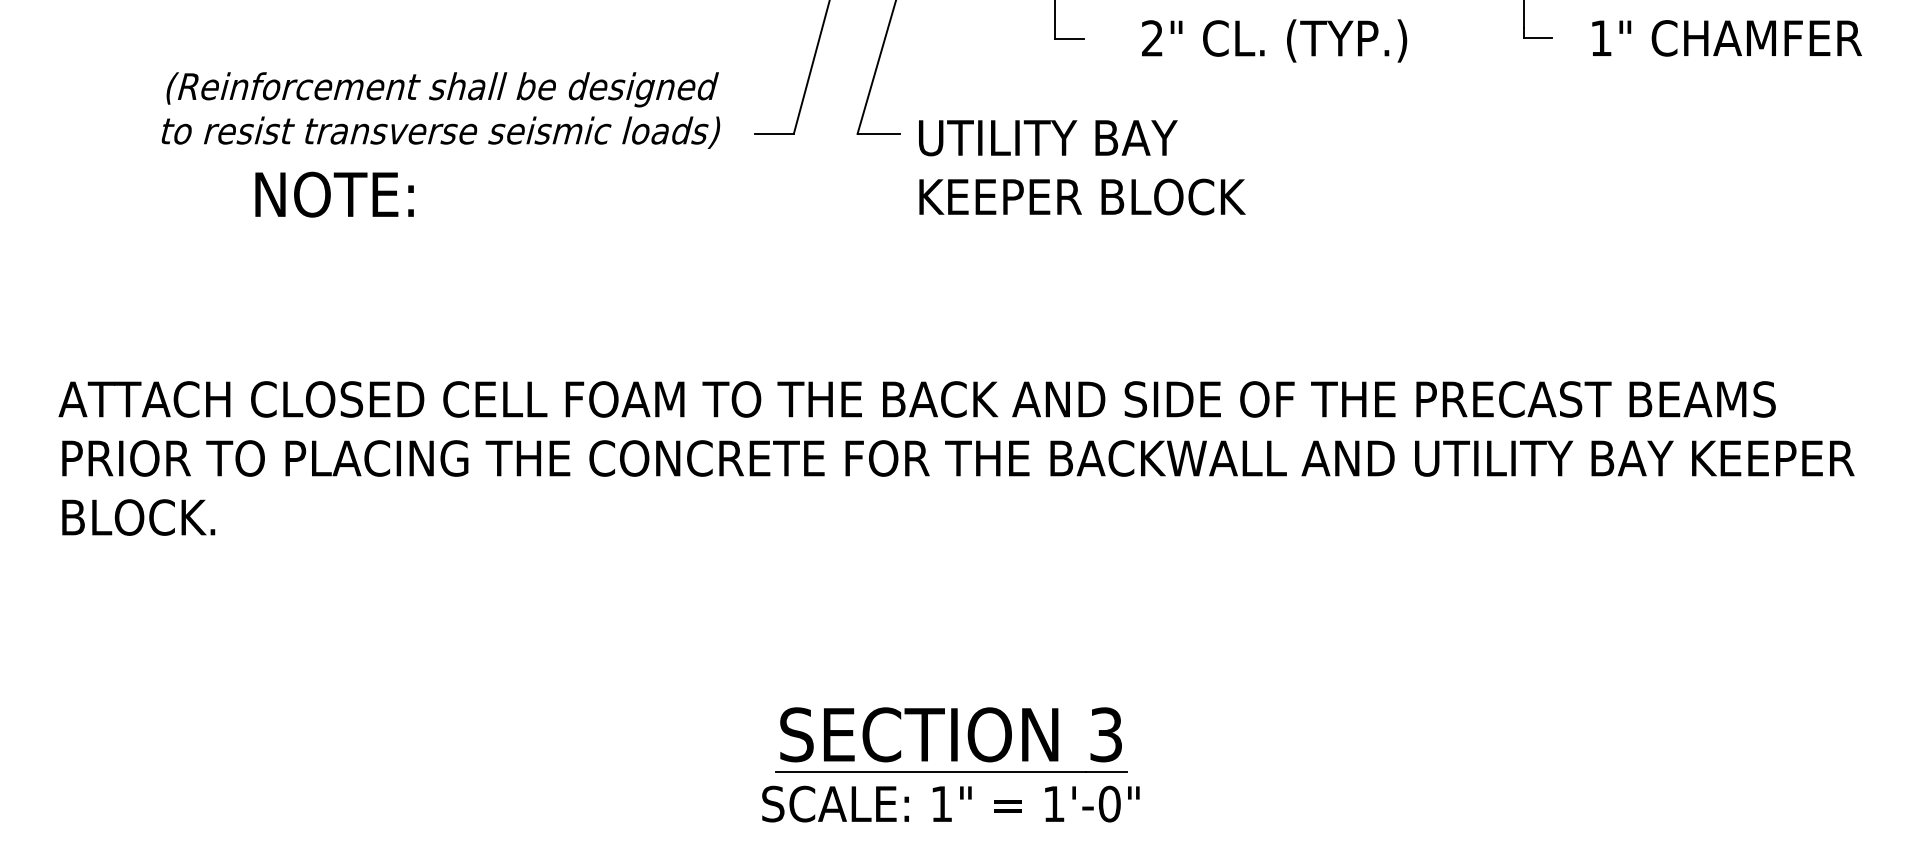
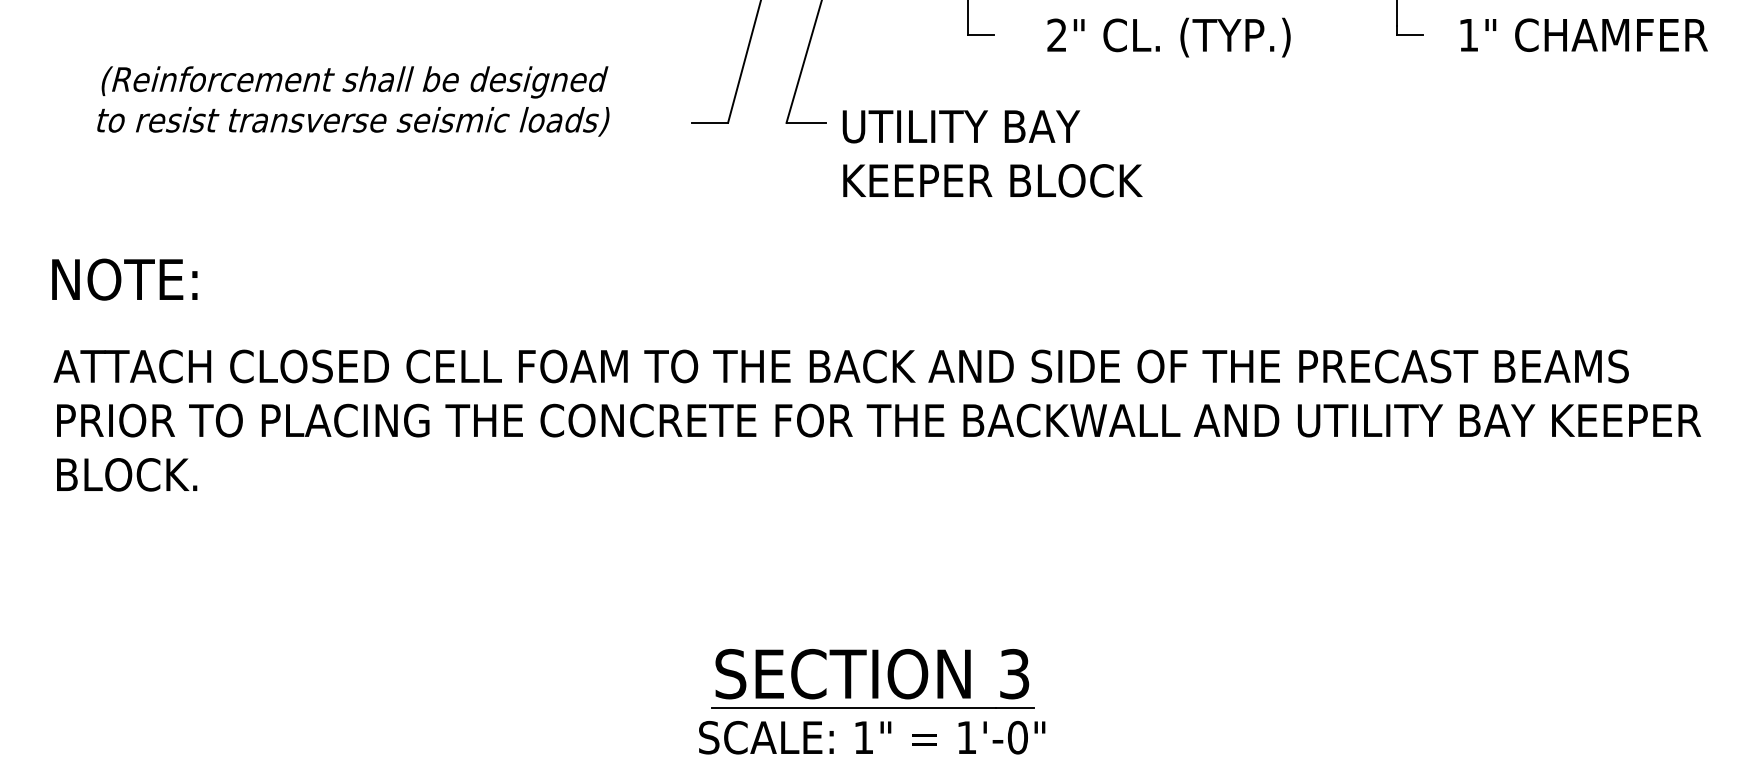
text: (441, 110) -> (353, 101), moved
text: (334, 194) -> (124, 279), moved

